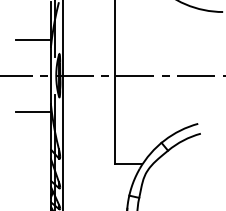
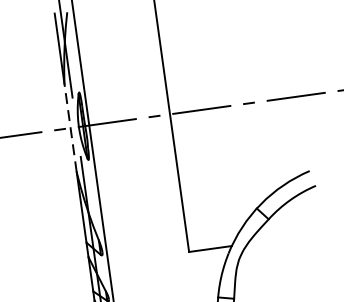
line: (33, 39) -> (35, 75), removed
line: (50, 75) -> (69, 127), solid -> dashed
line: (33, 111) -> (51, 187), removed

